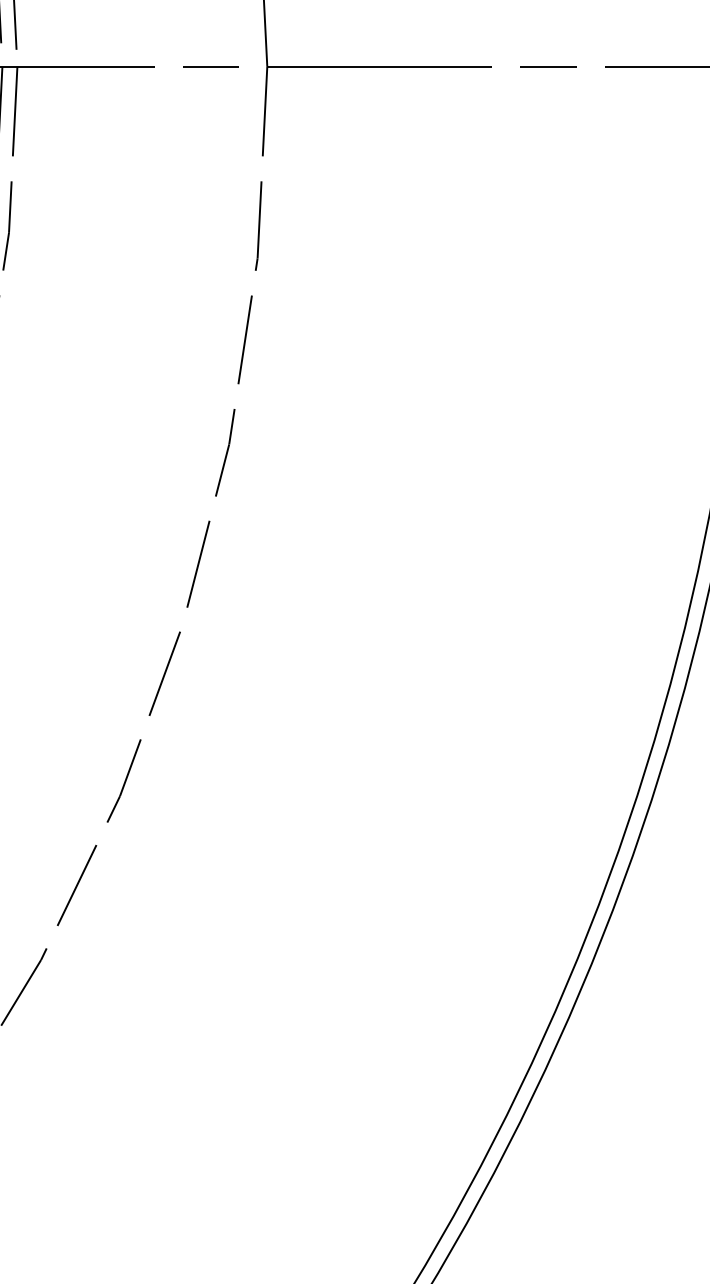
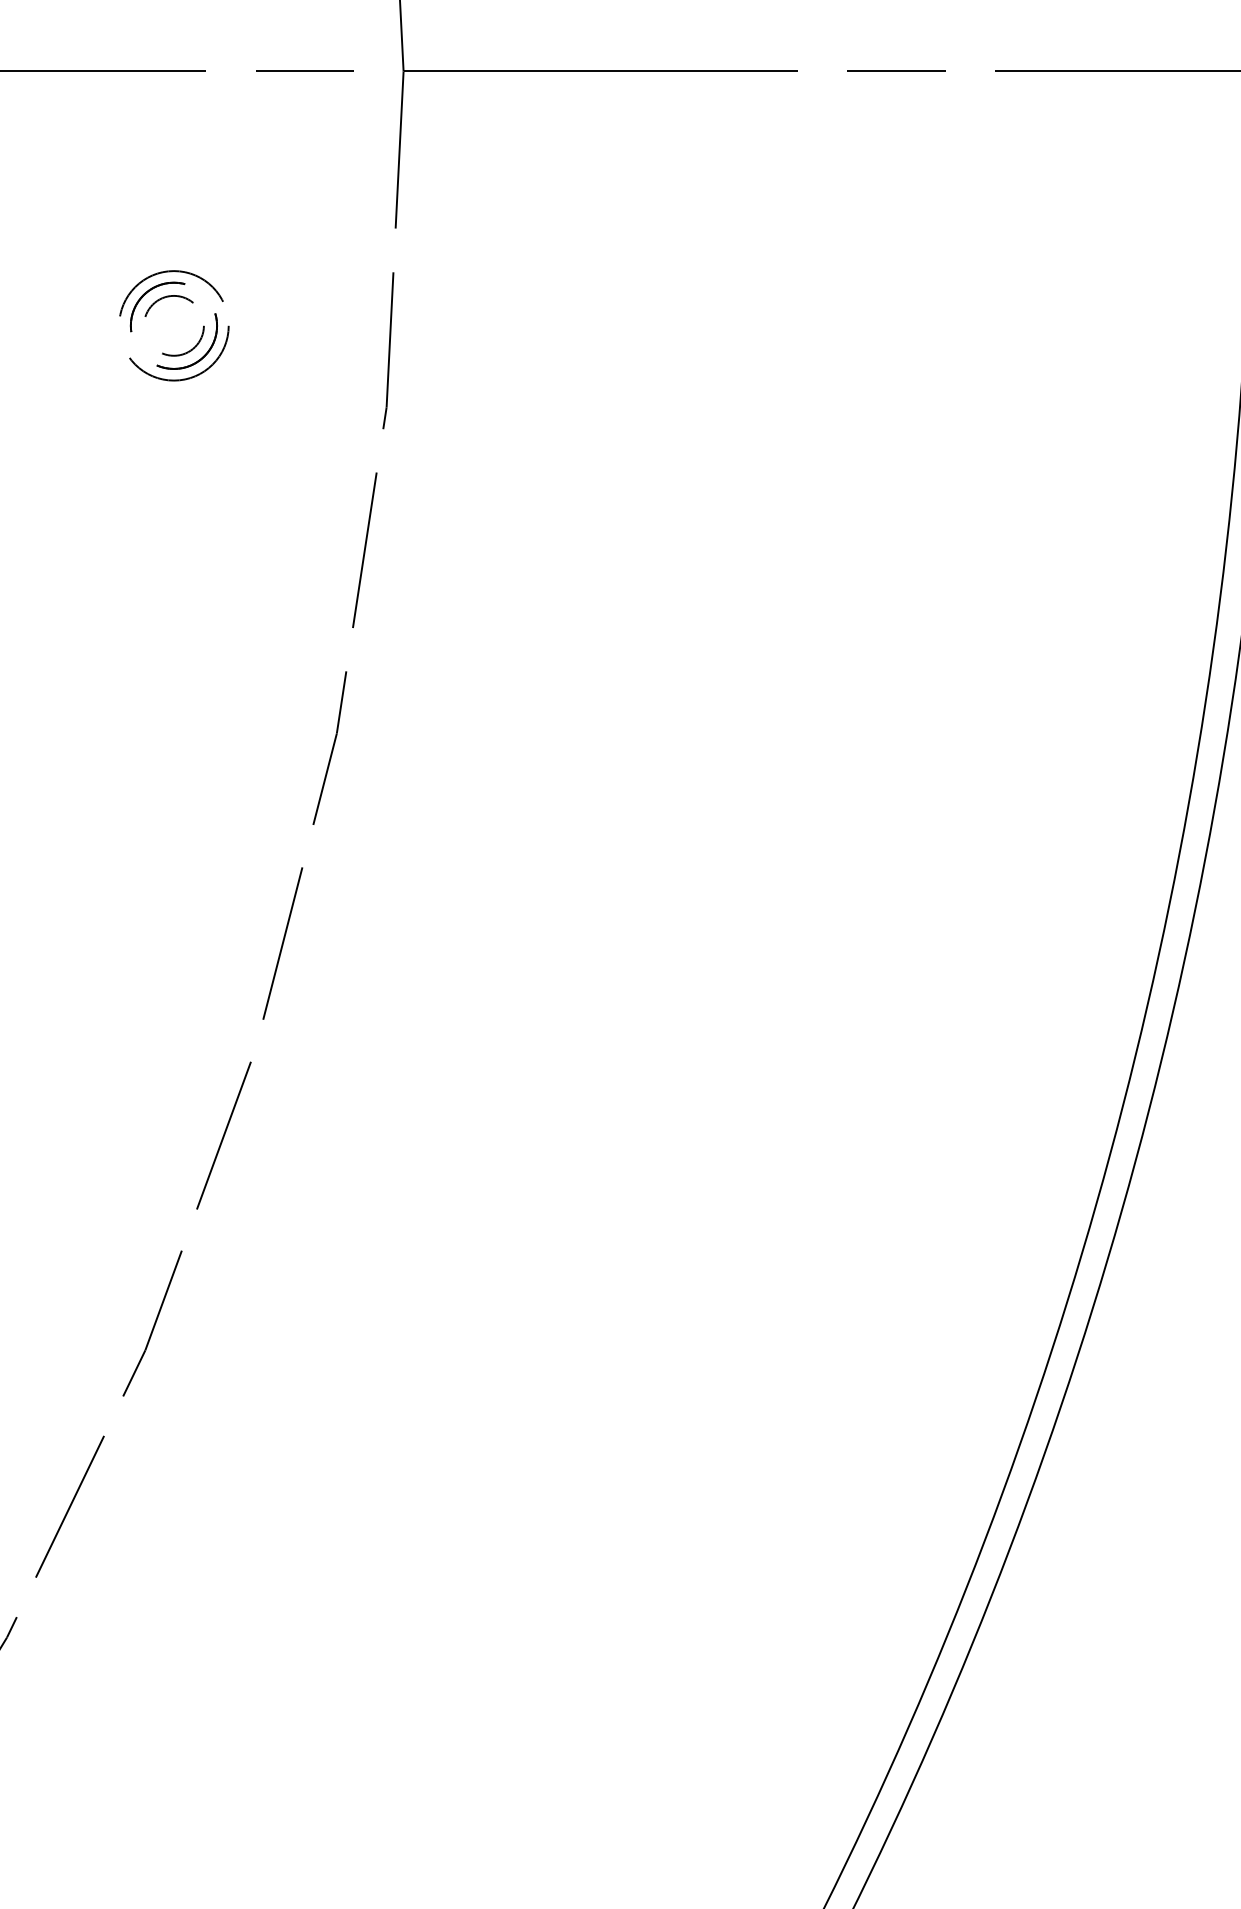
part: (132, 196) -> (167, 298), added

